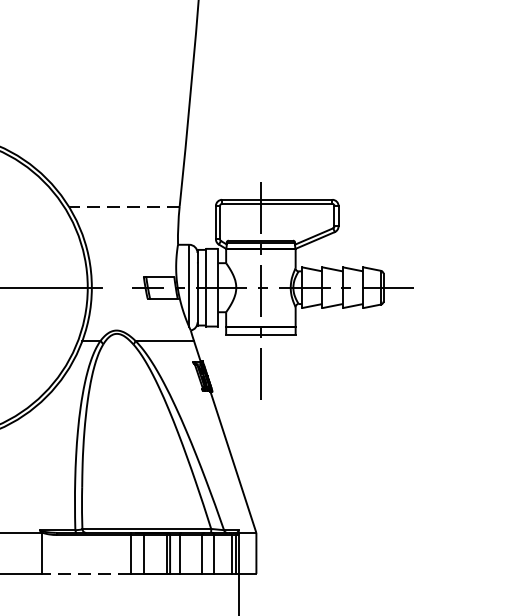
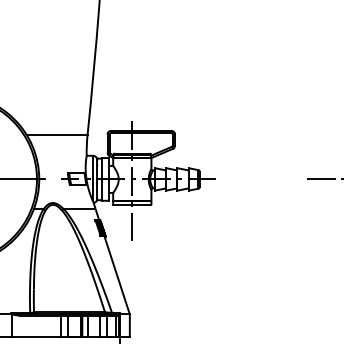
line: (124, 206) -> (57, 134), dashed -> solid
line: (85, 573) -> (35, 336), dashed -> solid

